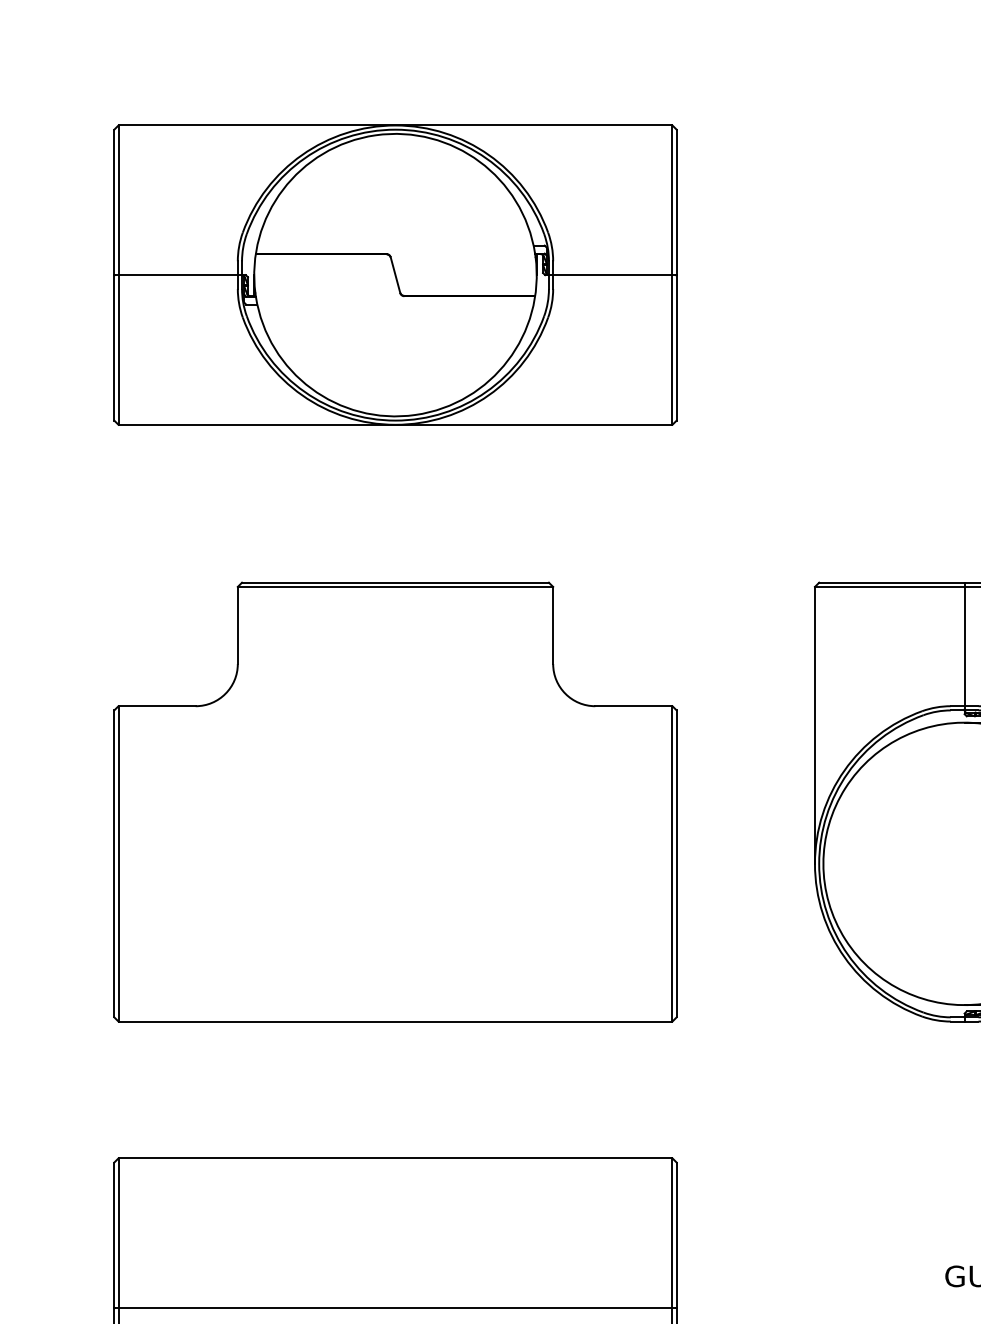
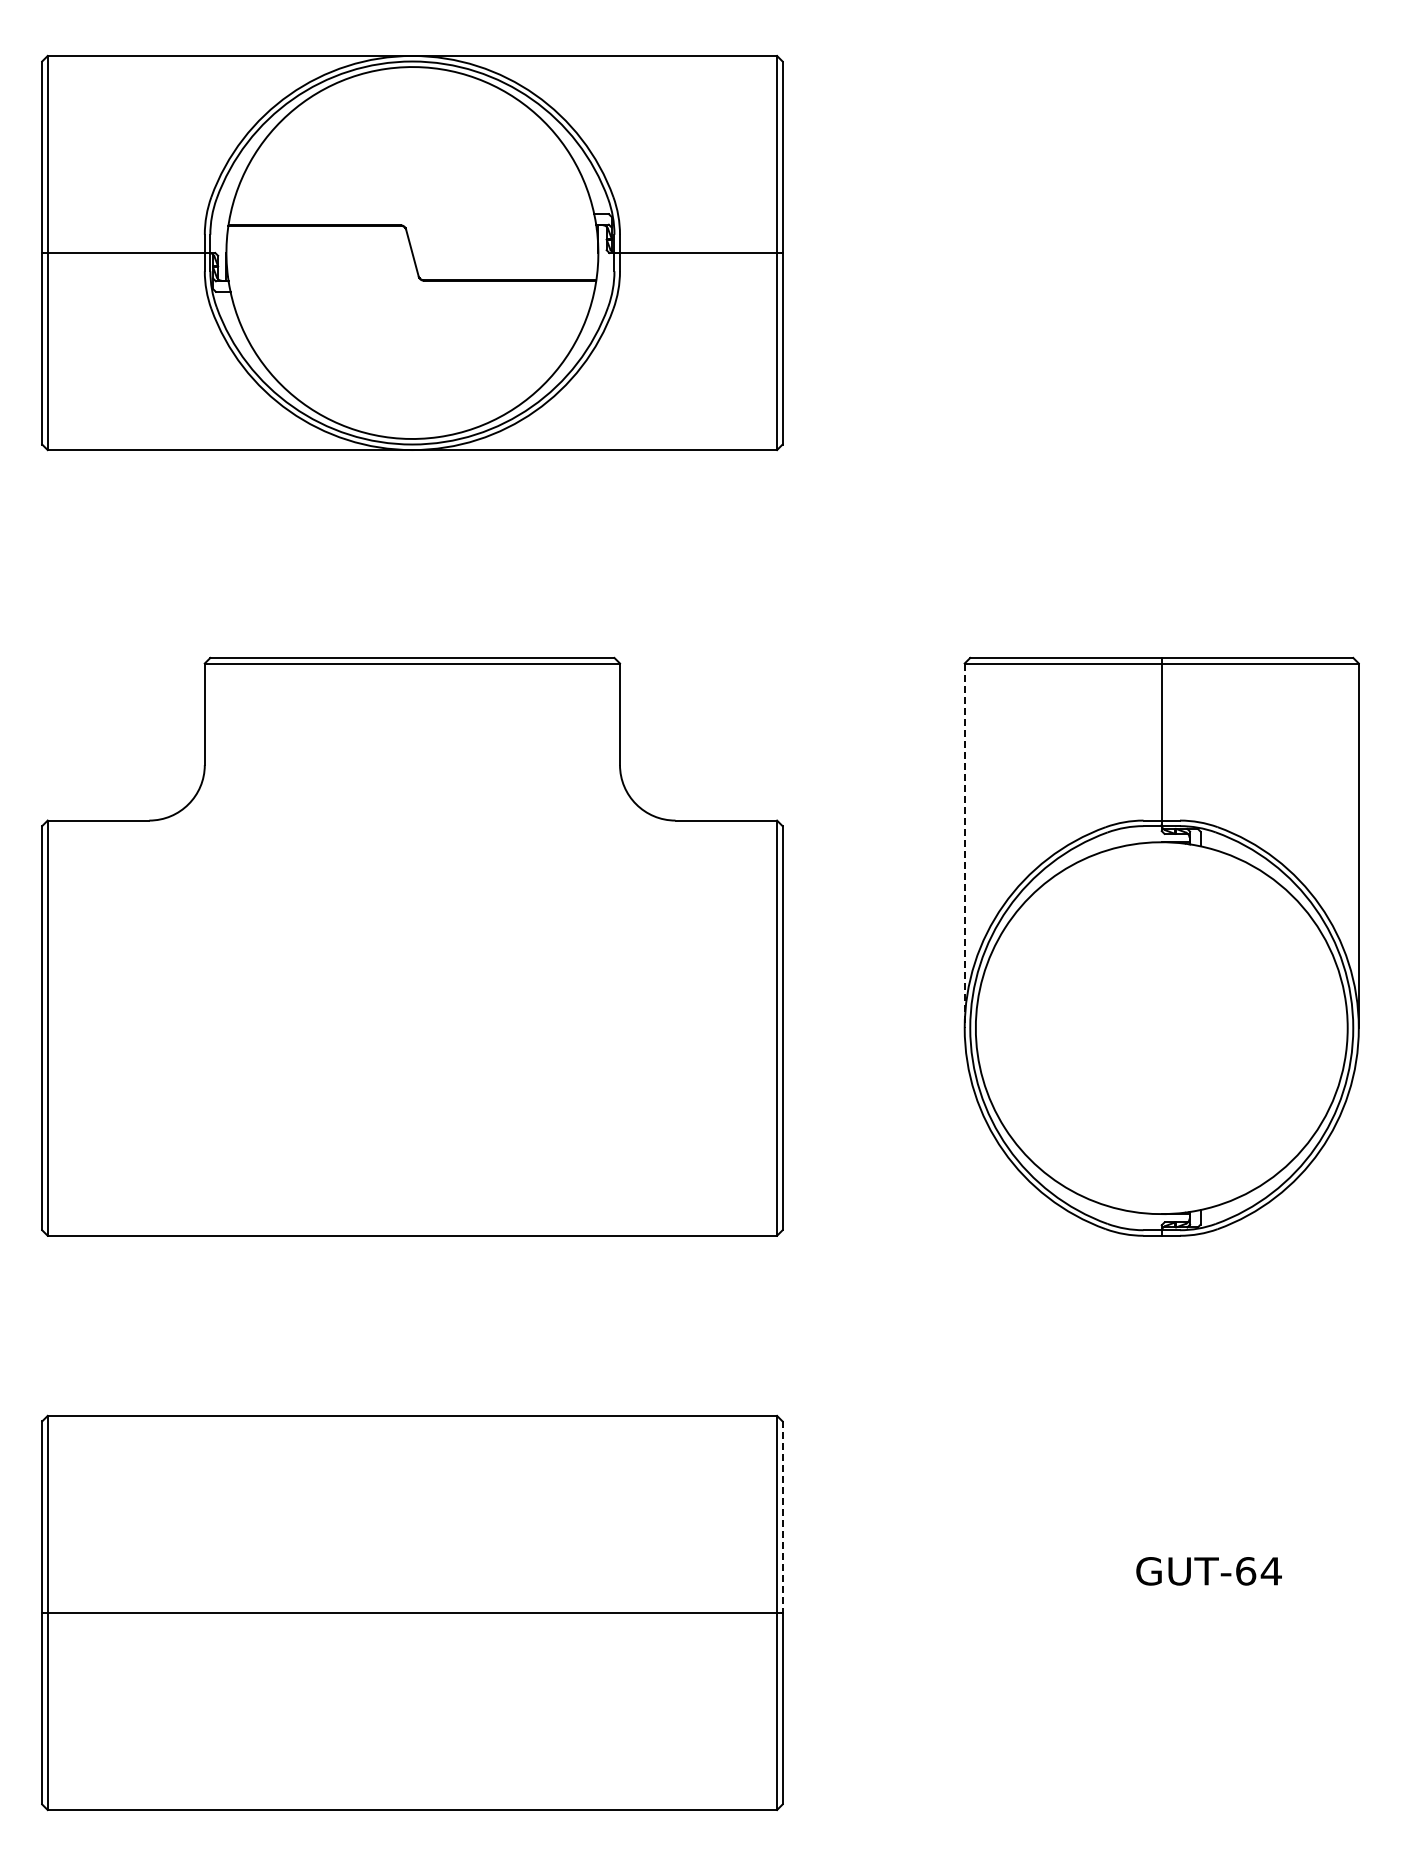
line: (814, 725) -> (964, 846), solid -> dashed
line: (676, 1235) -> (782, 1517), solid -> dashed

